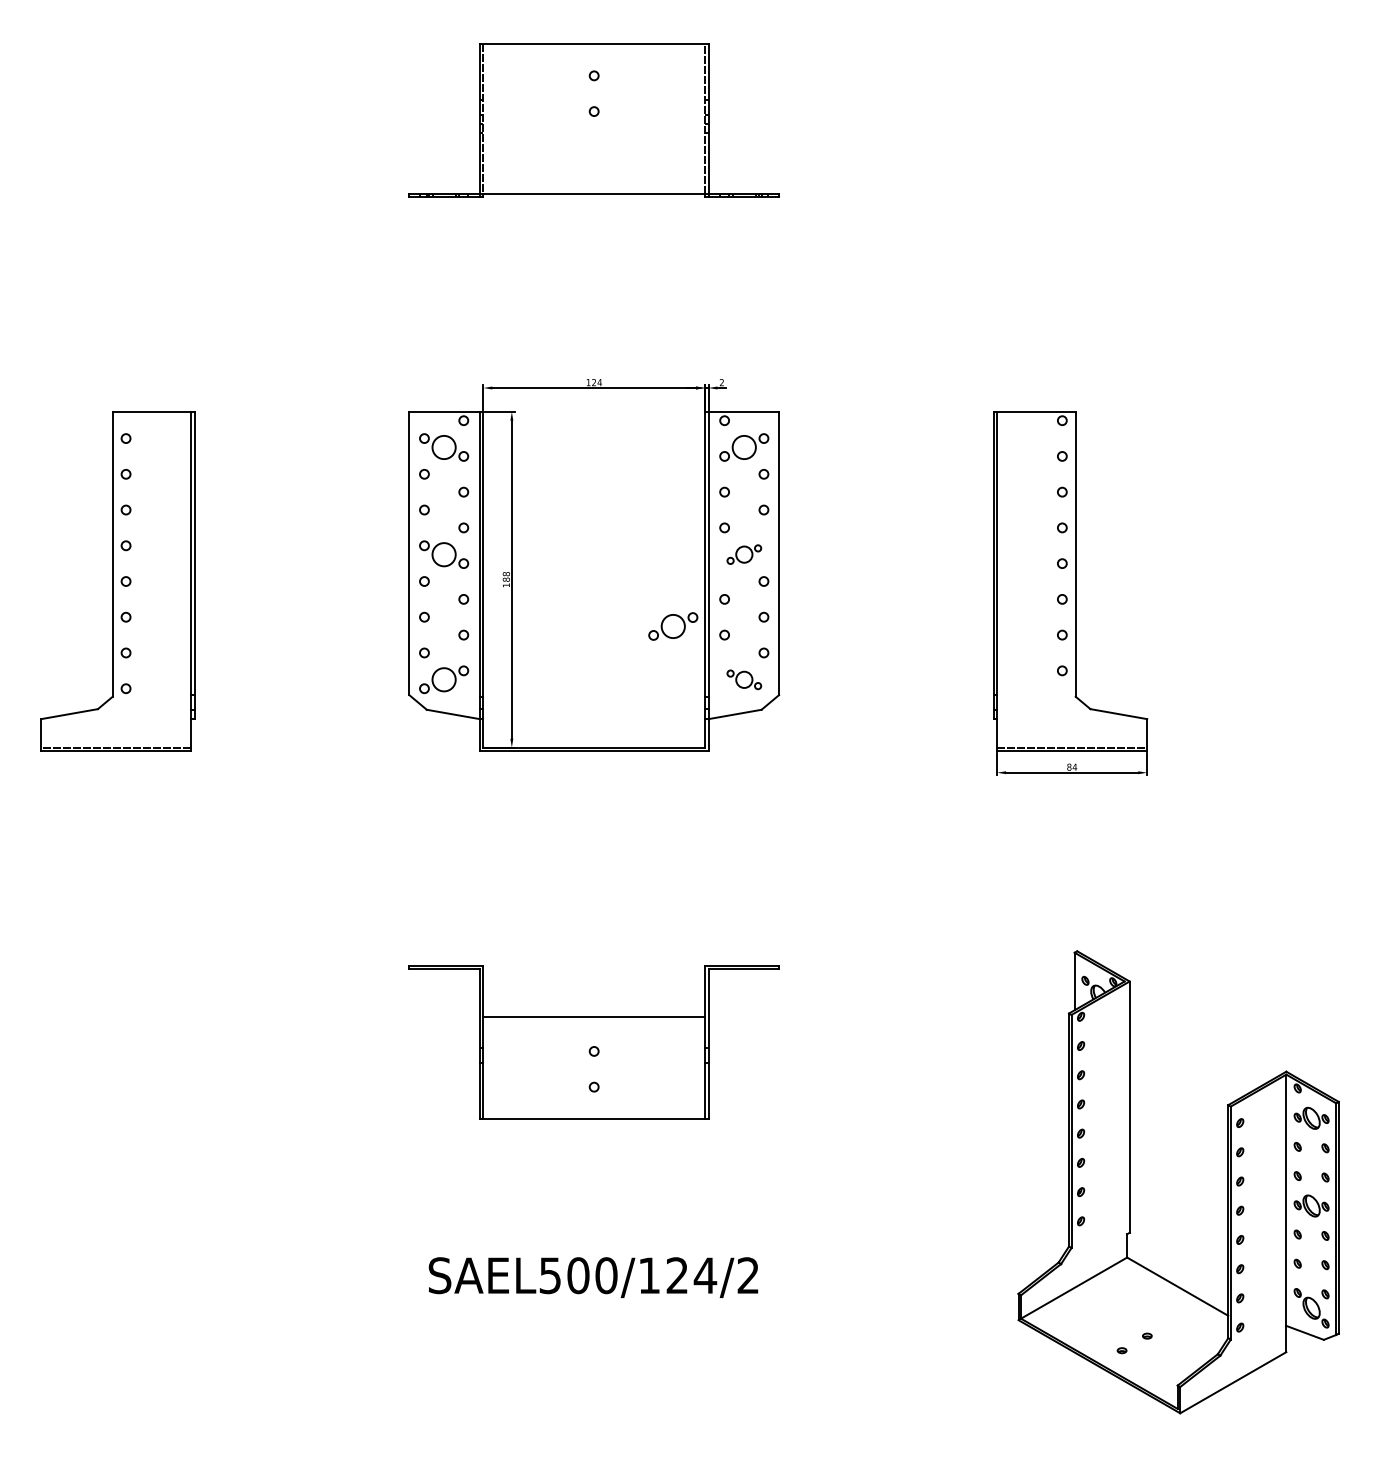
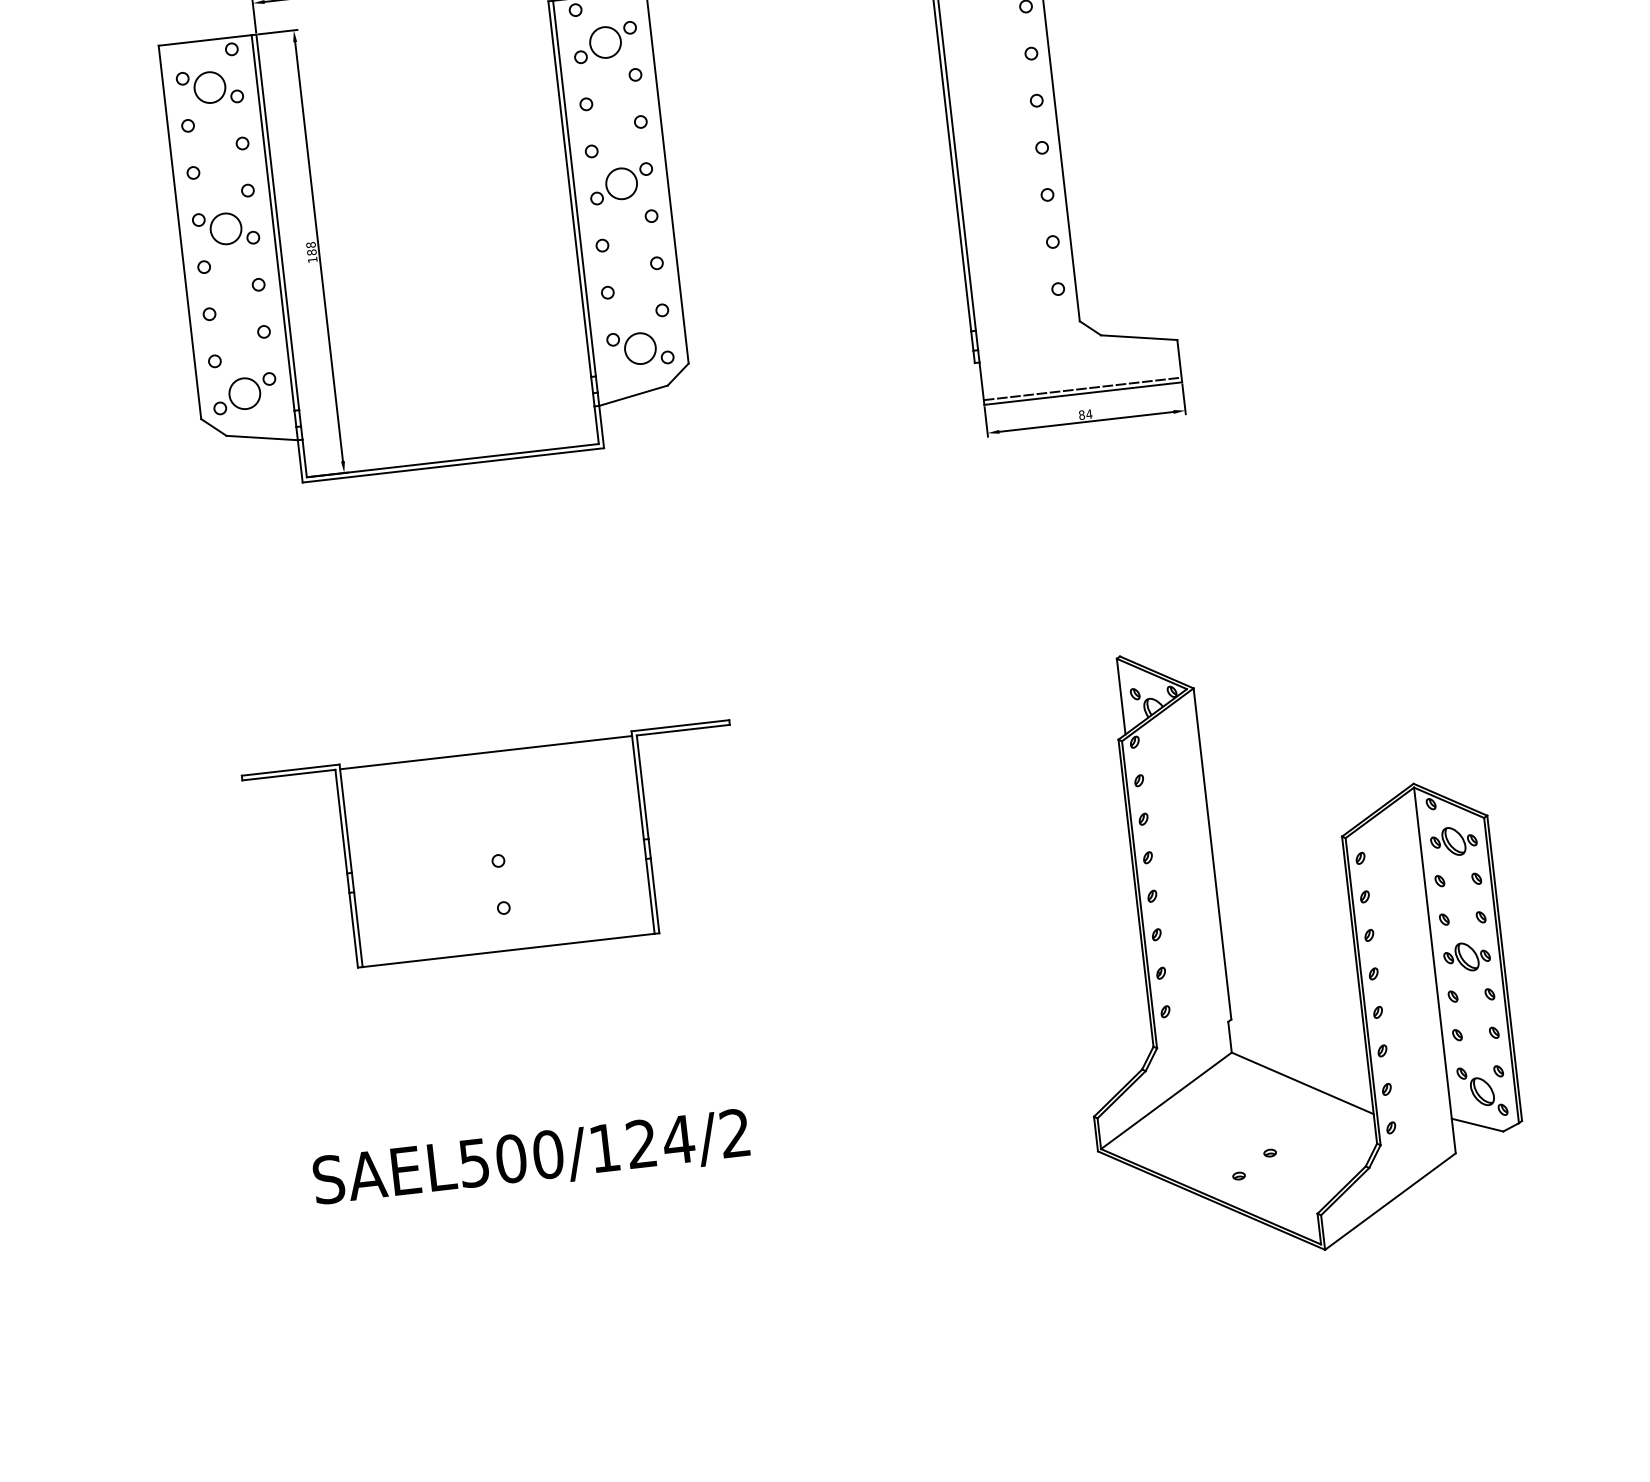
part: (744, 554) -> (621, 183), size x1.43
part: (673, 626) -> (539, 289), removed
part: (744, 679) -> (640, 348), size x1.43
line: (593, 1017) -> (485, 753), moved

